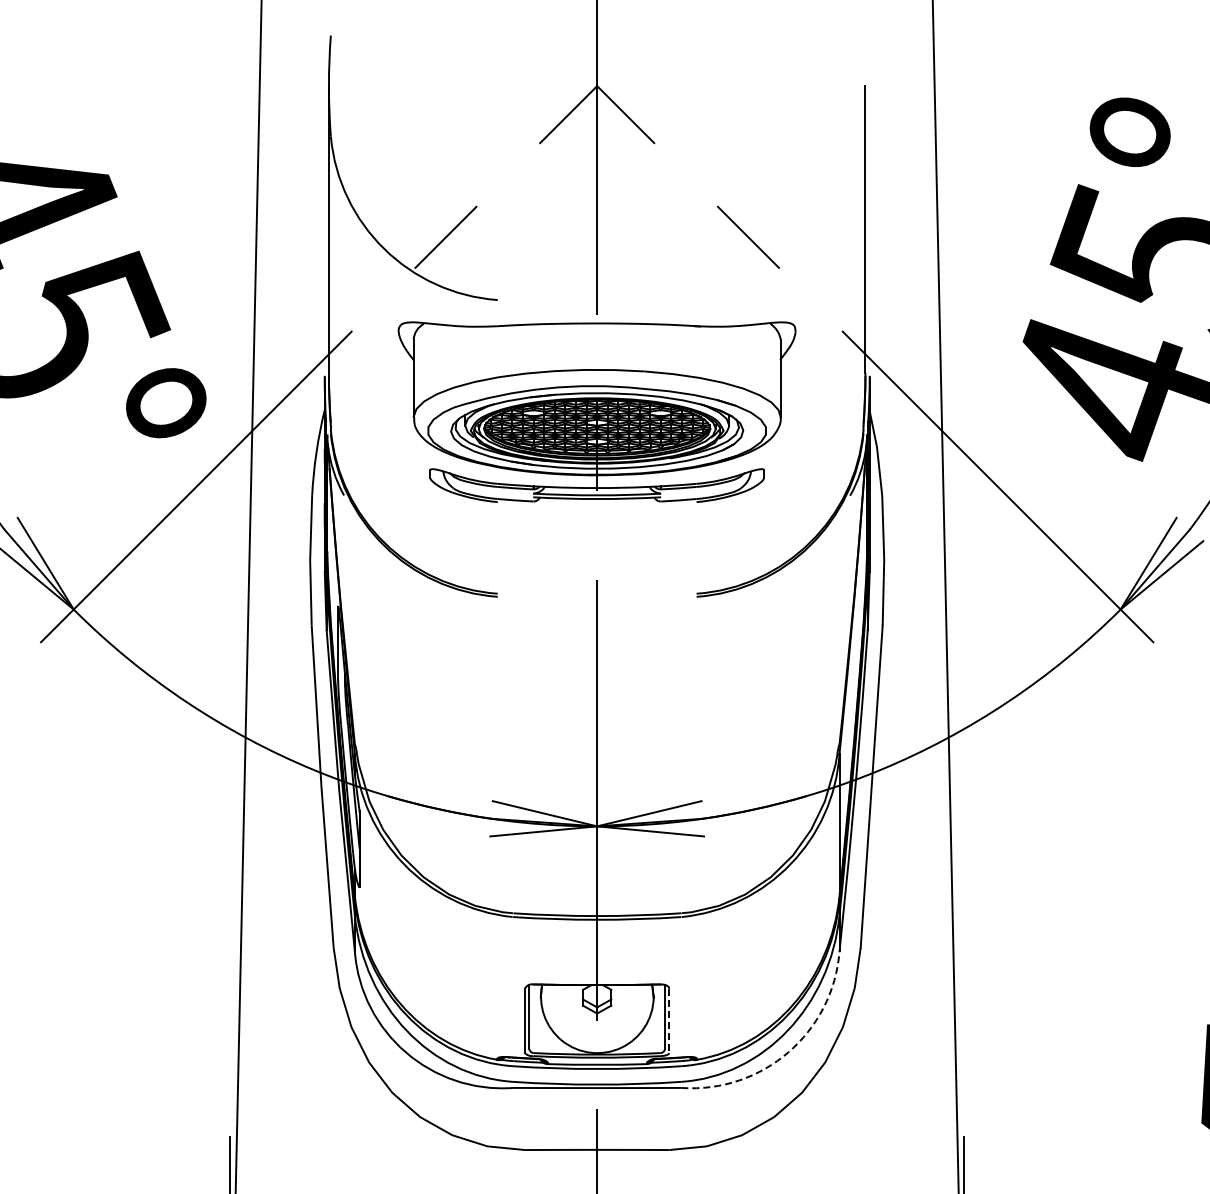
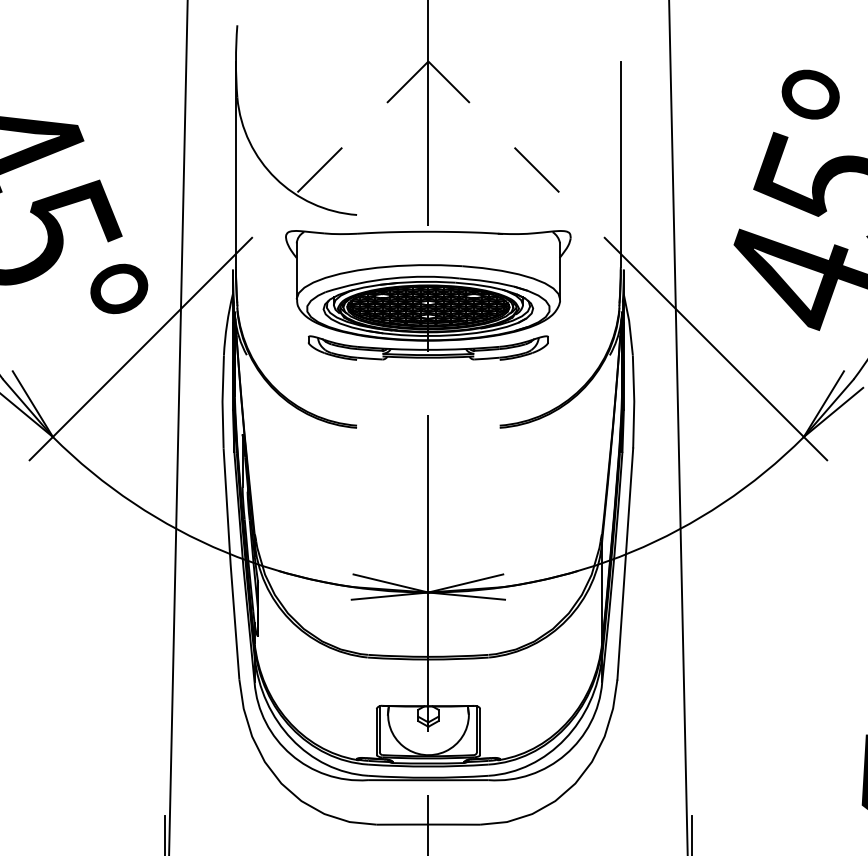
line: (669, 1021) -> (480, 732), dashed -> solid
arc: (788, 1052) -> (565, 754), dashed -> solid

